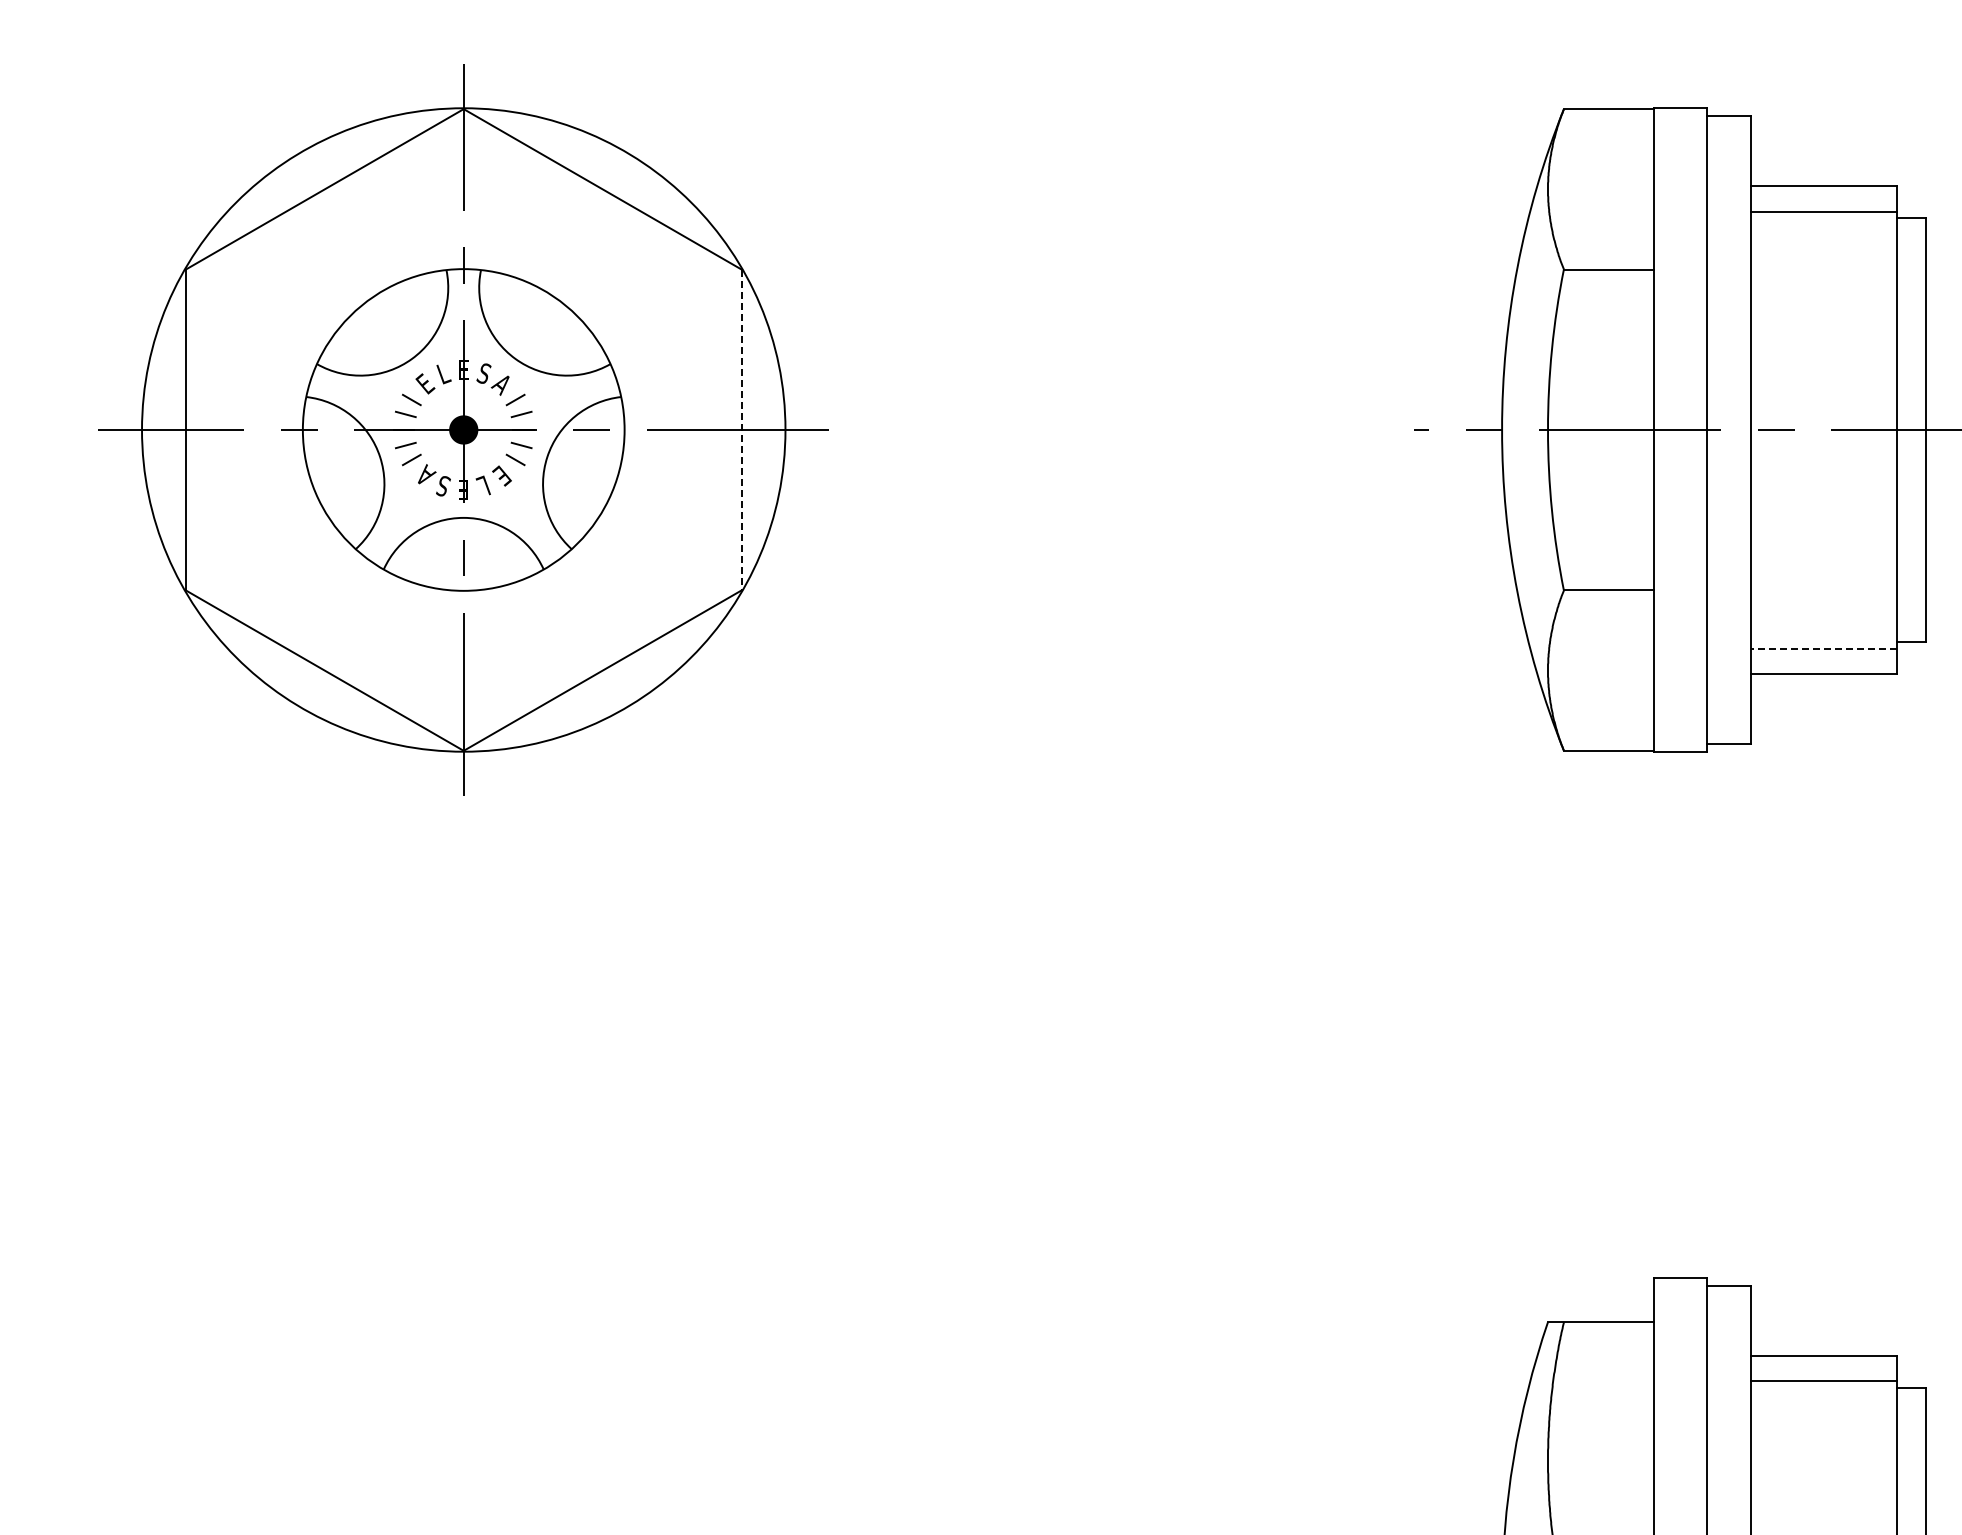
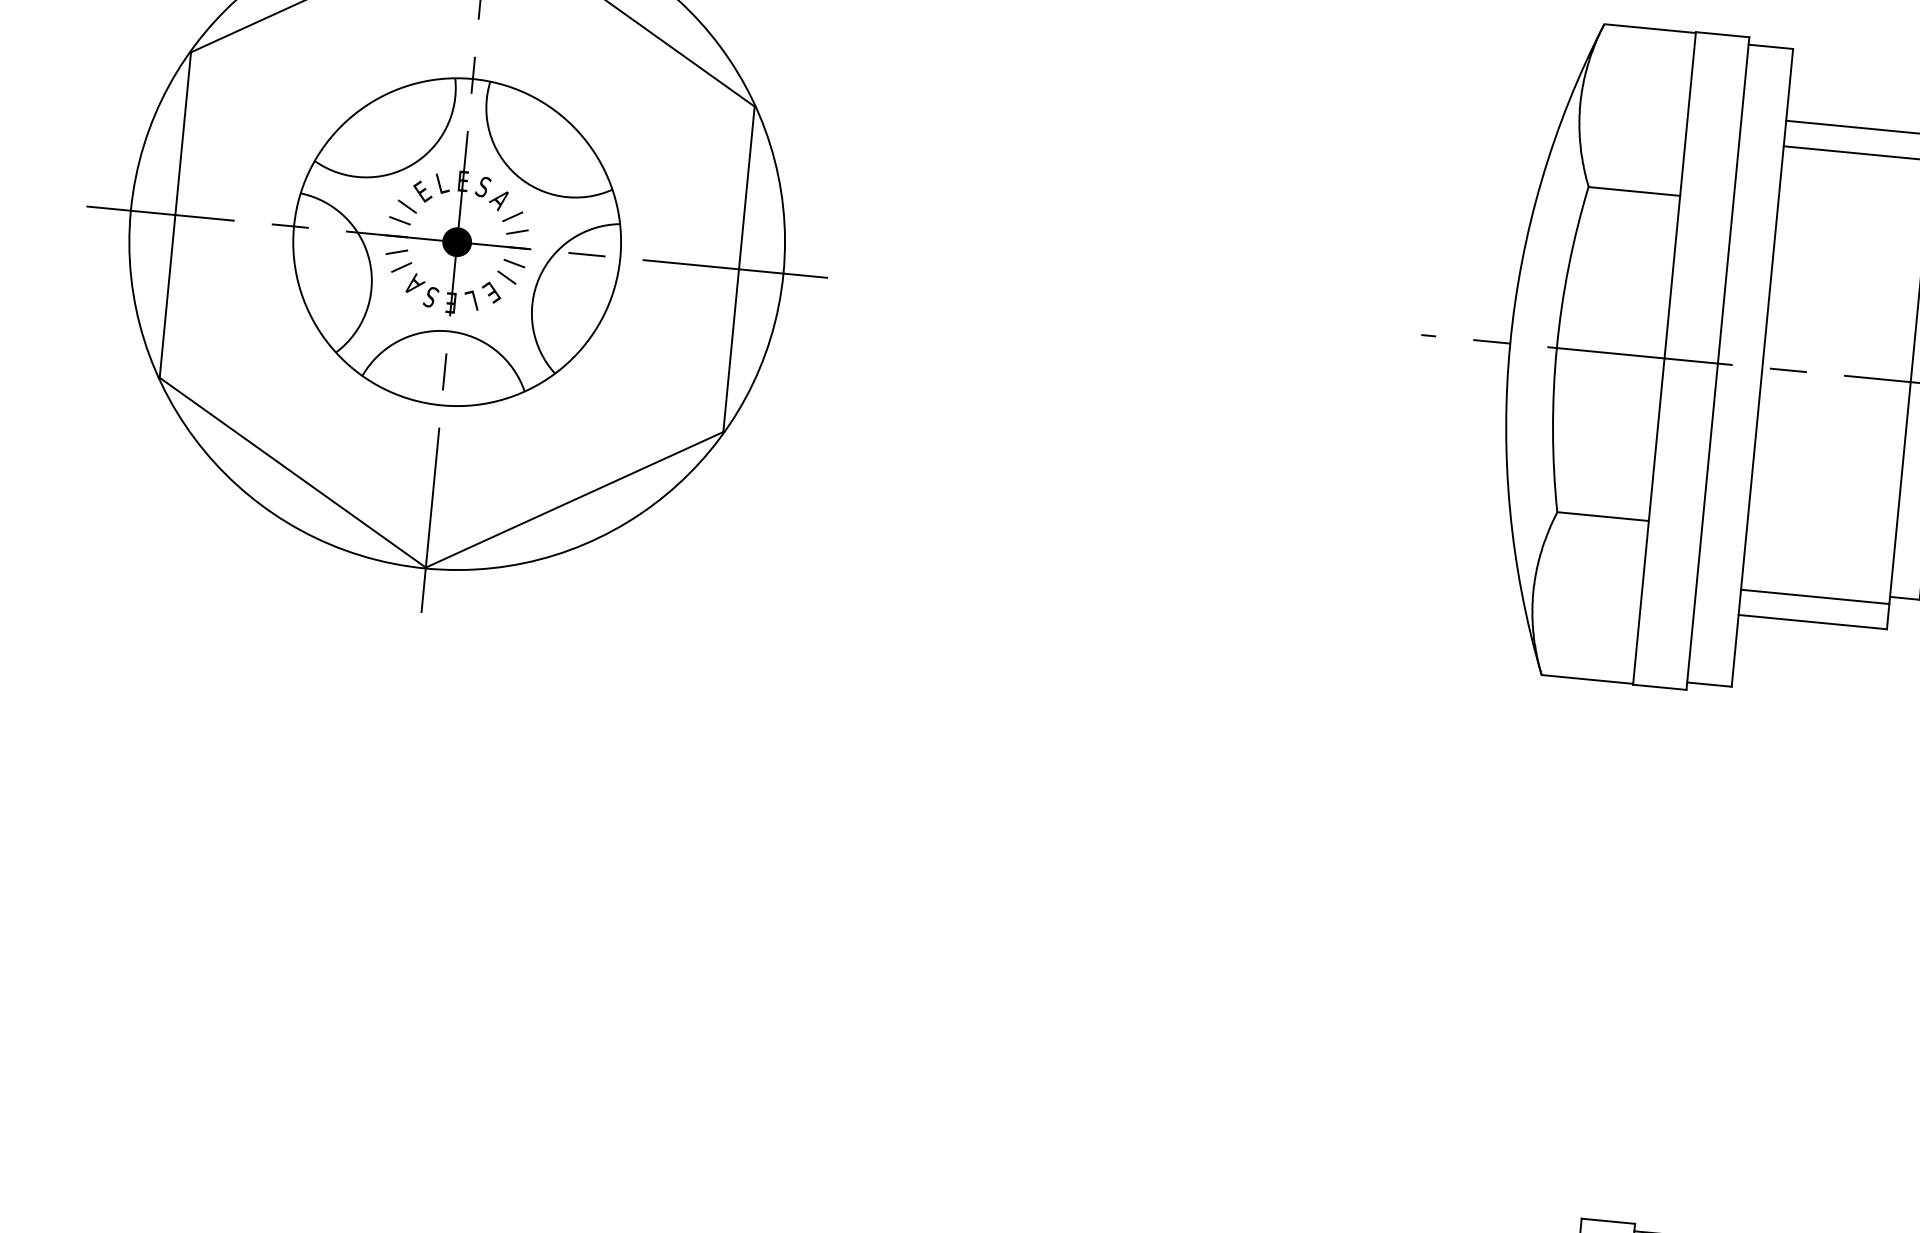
line: (741, 430) -> (738, 269), dashed -> solid
line: (1823, 648) -> (1814, 596), dashed -> solid

